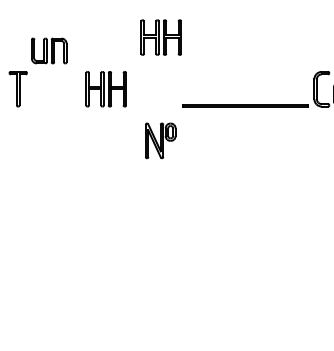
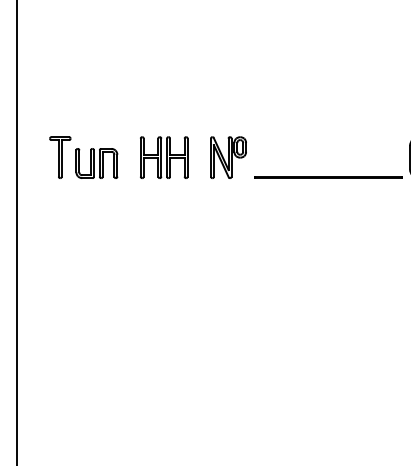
part: (161, 37) -> (229, 96), removed
part: (48, 51) -> (96, 163), moved
part: (160, 140) -> (228, 157), moved

